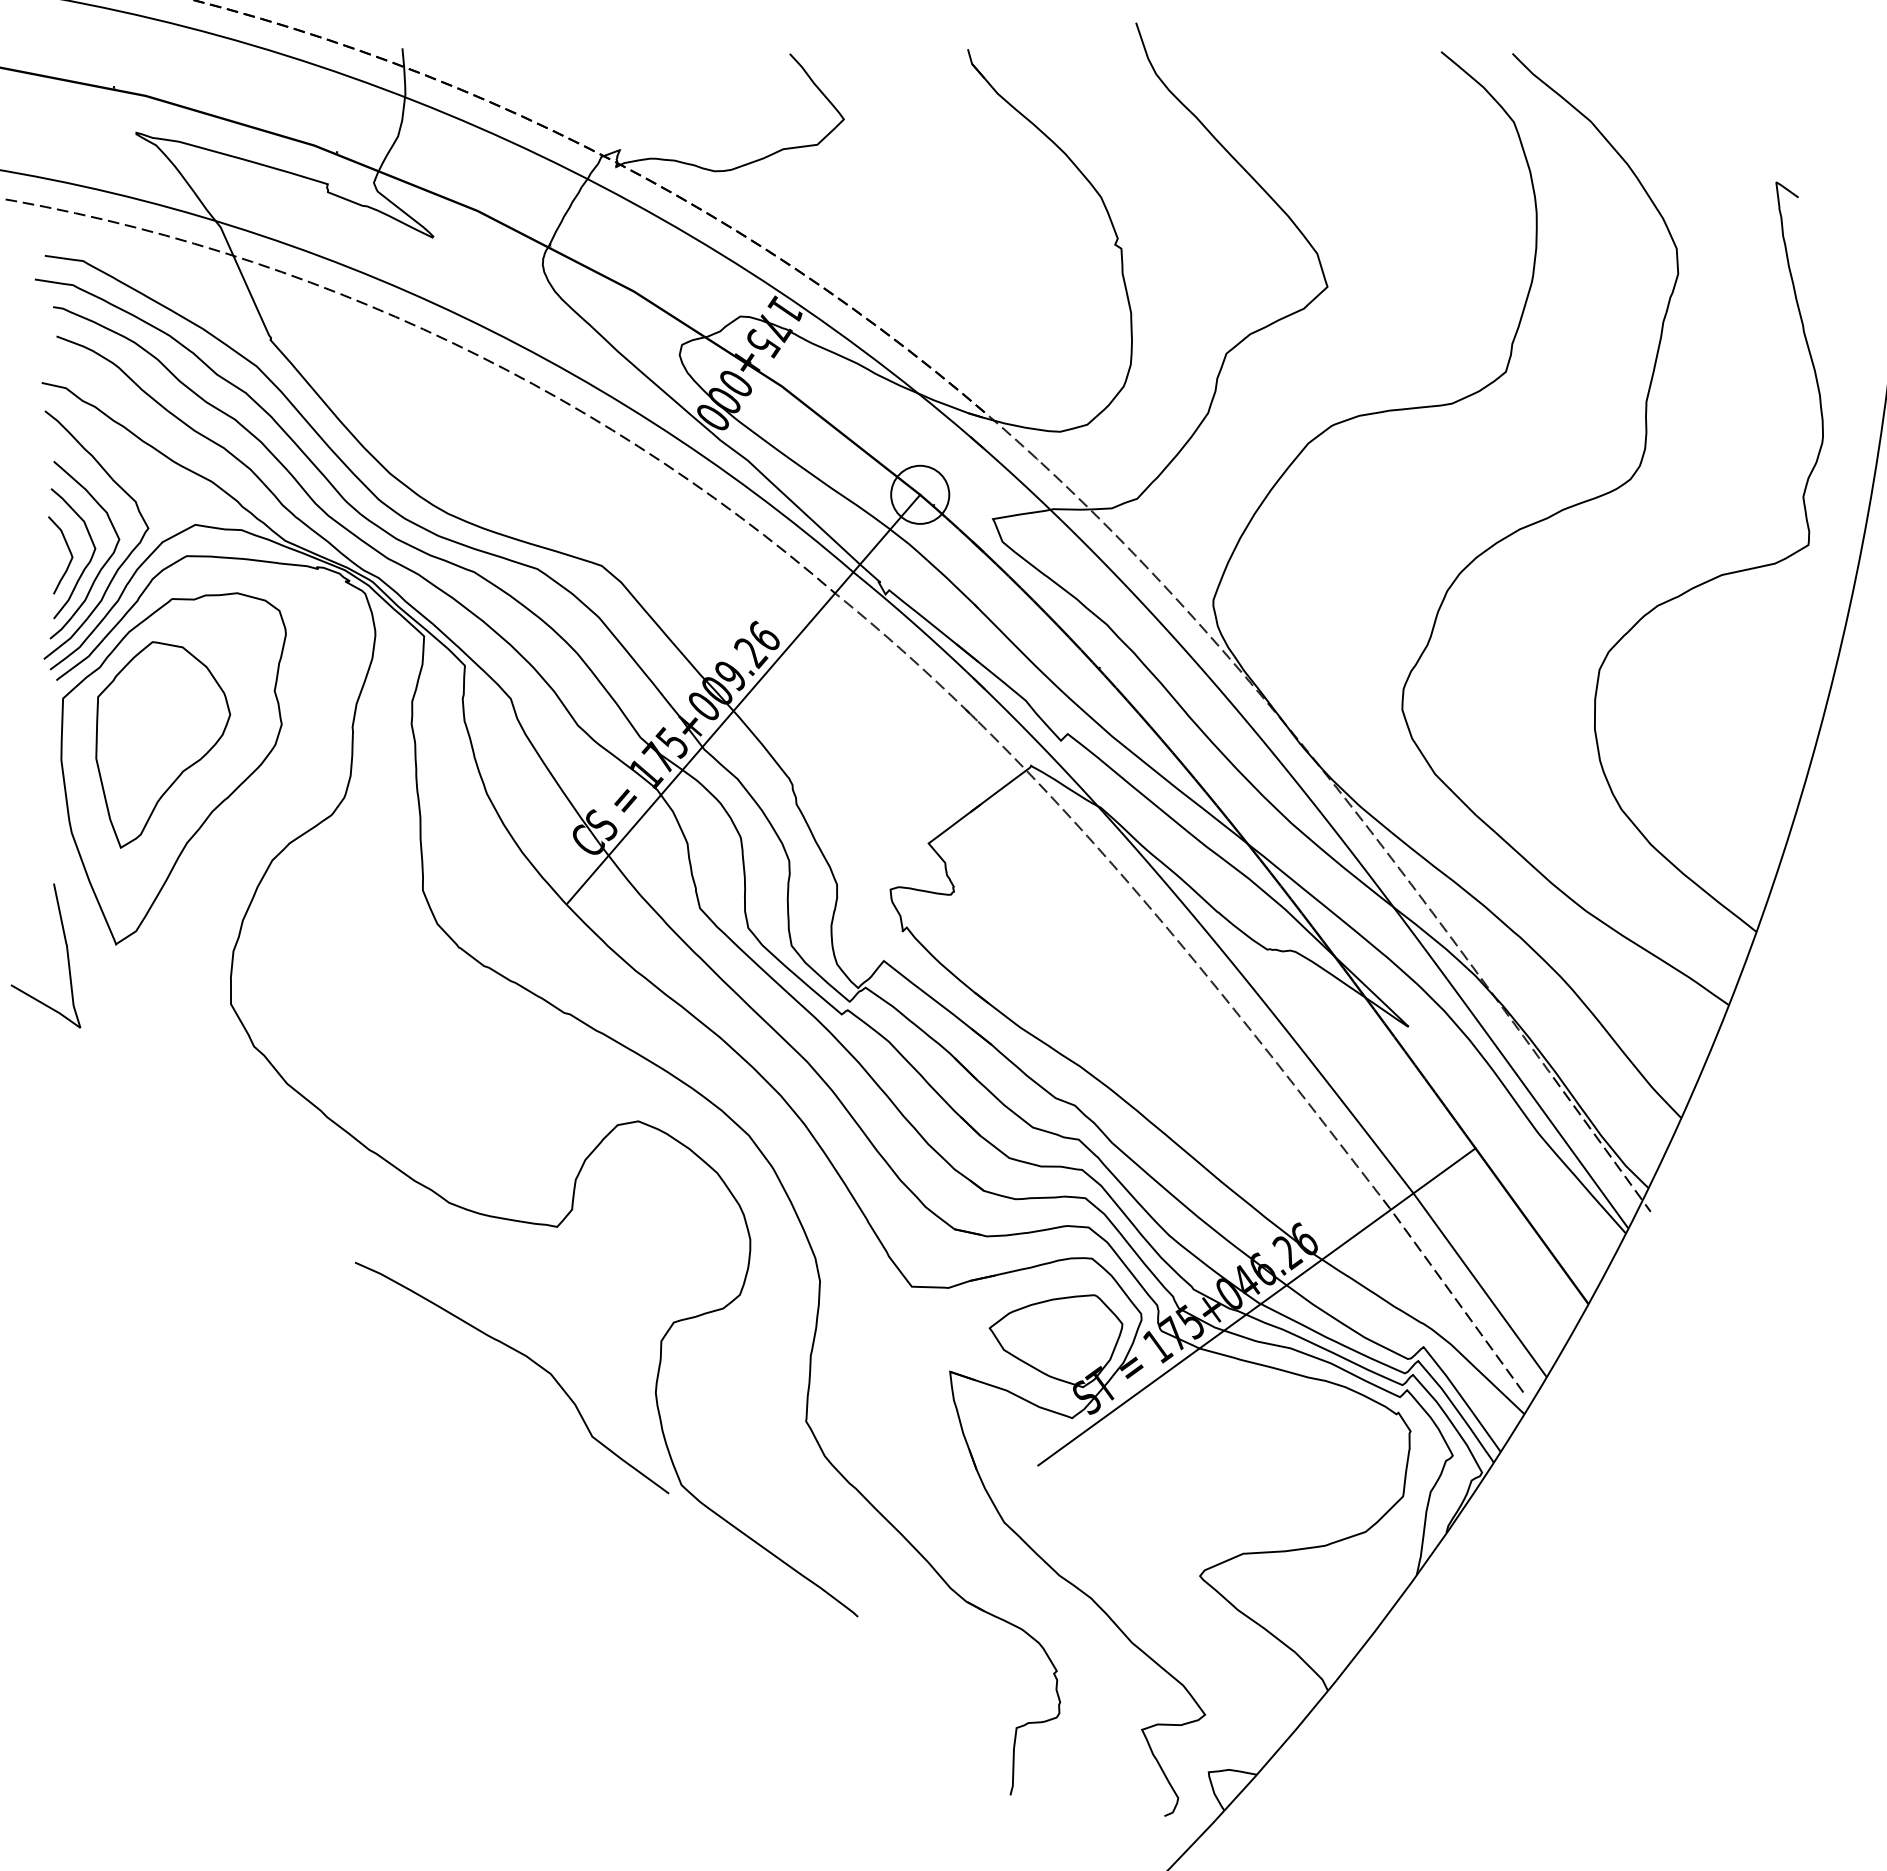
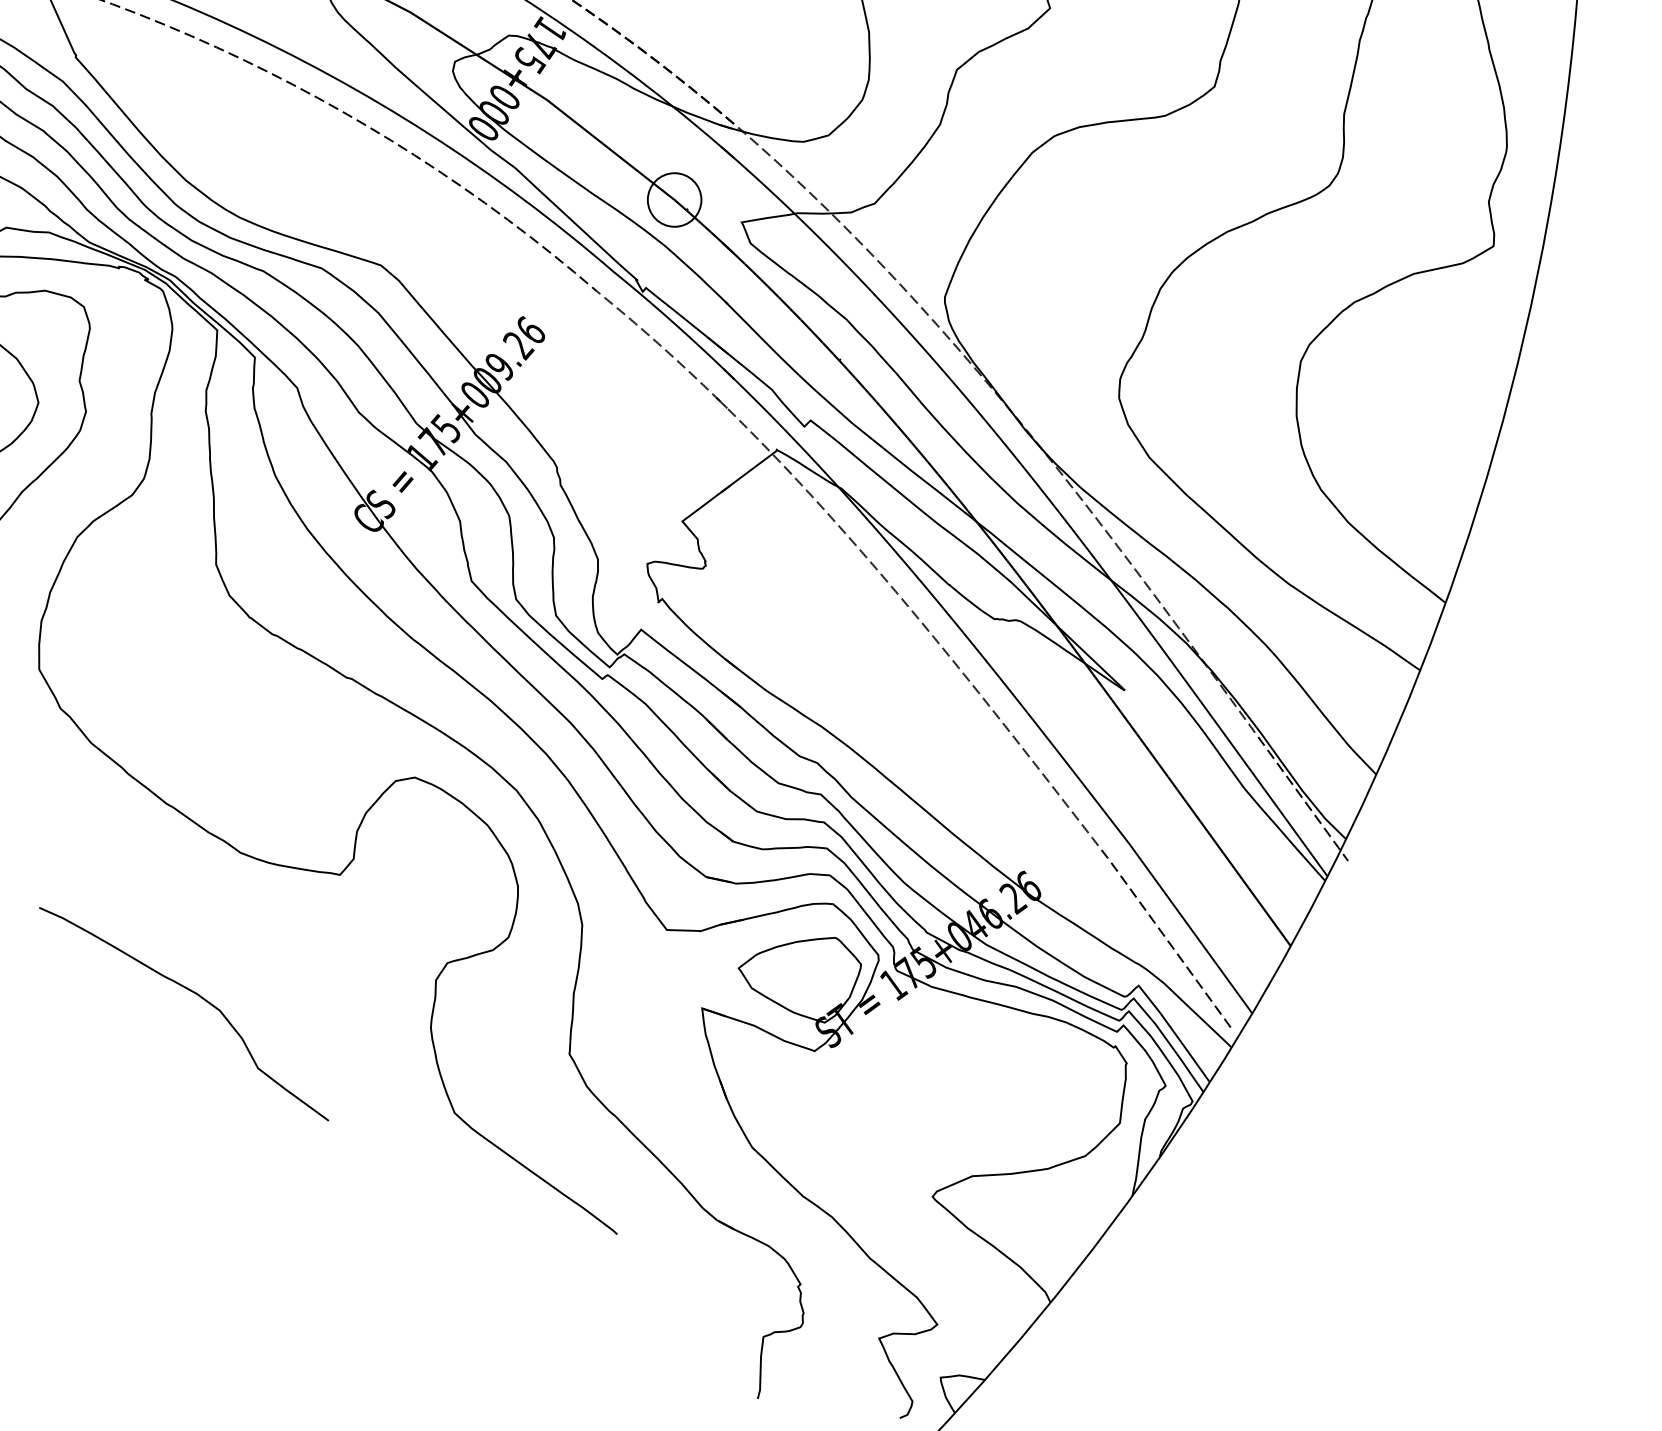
line: (743, 698) -> (511, 387), removed
line: (1256, 1306) -> (984, 948), removed
curve: (522, 1355) -> (193, 993), moved

